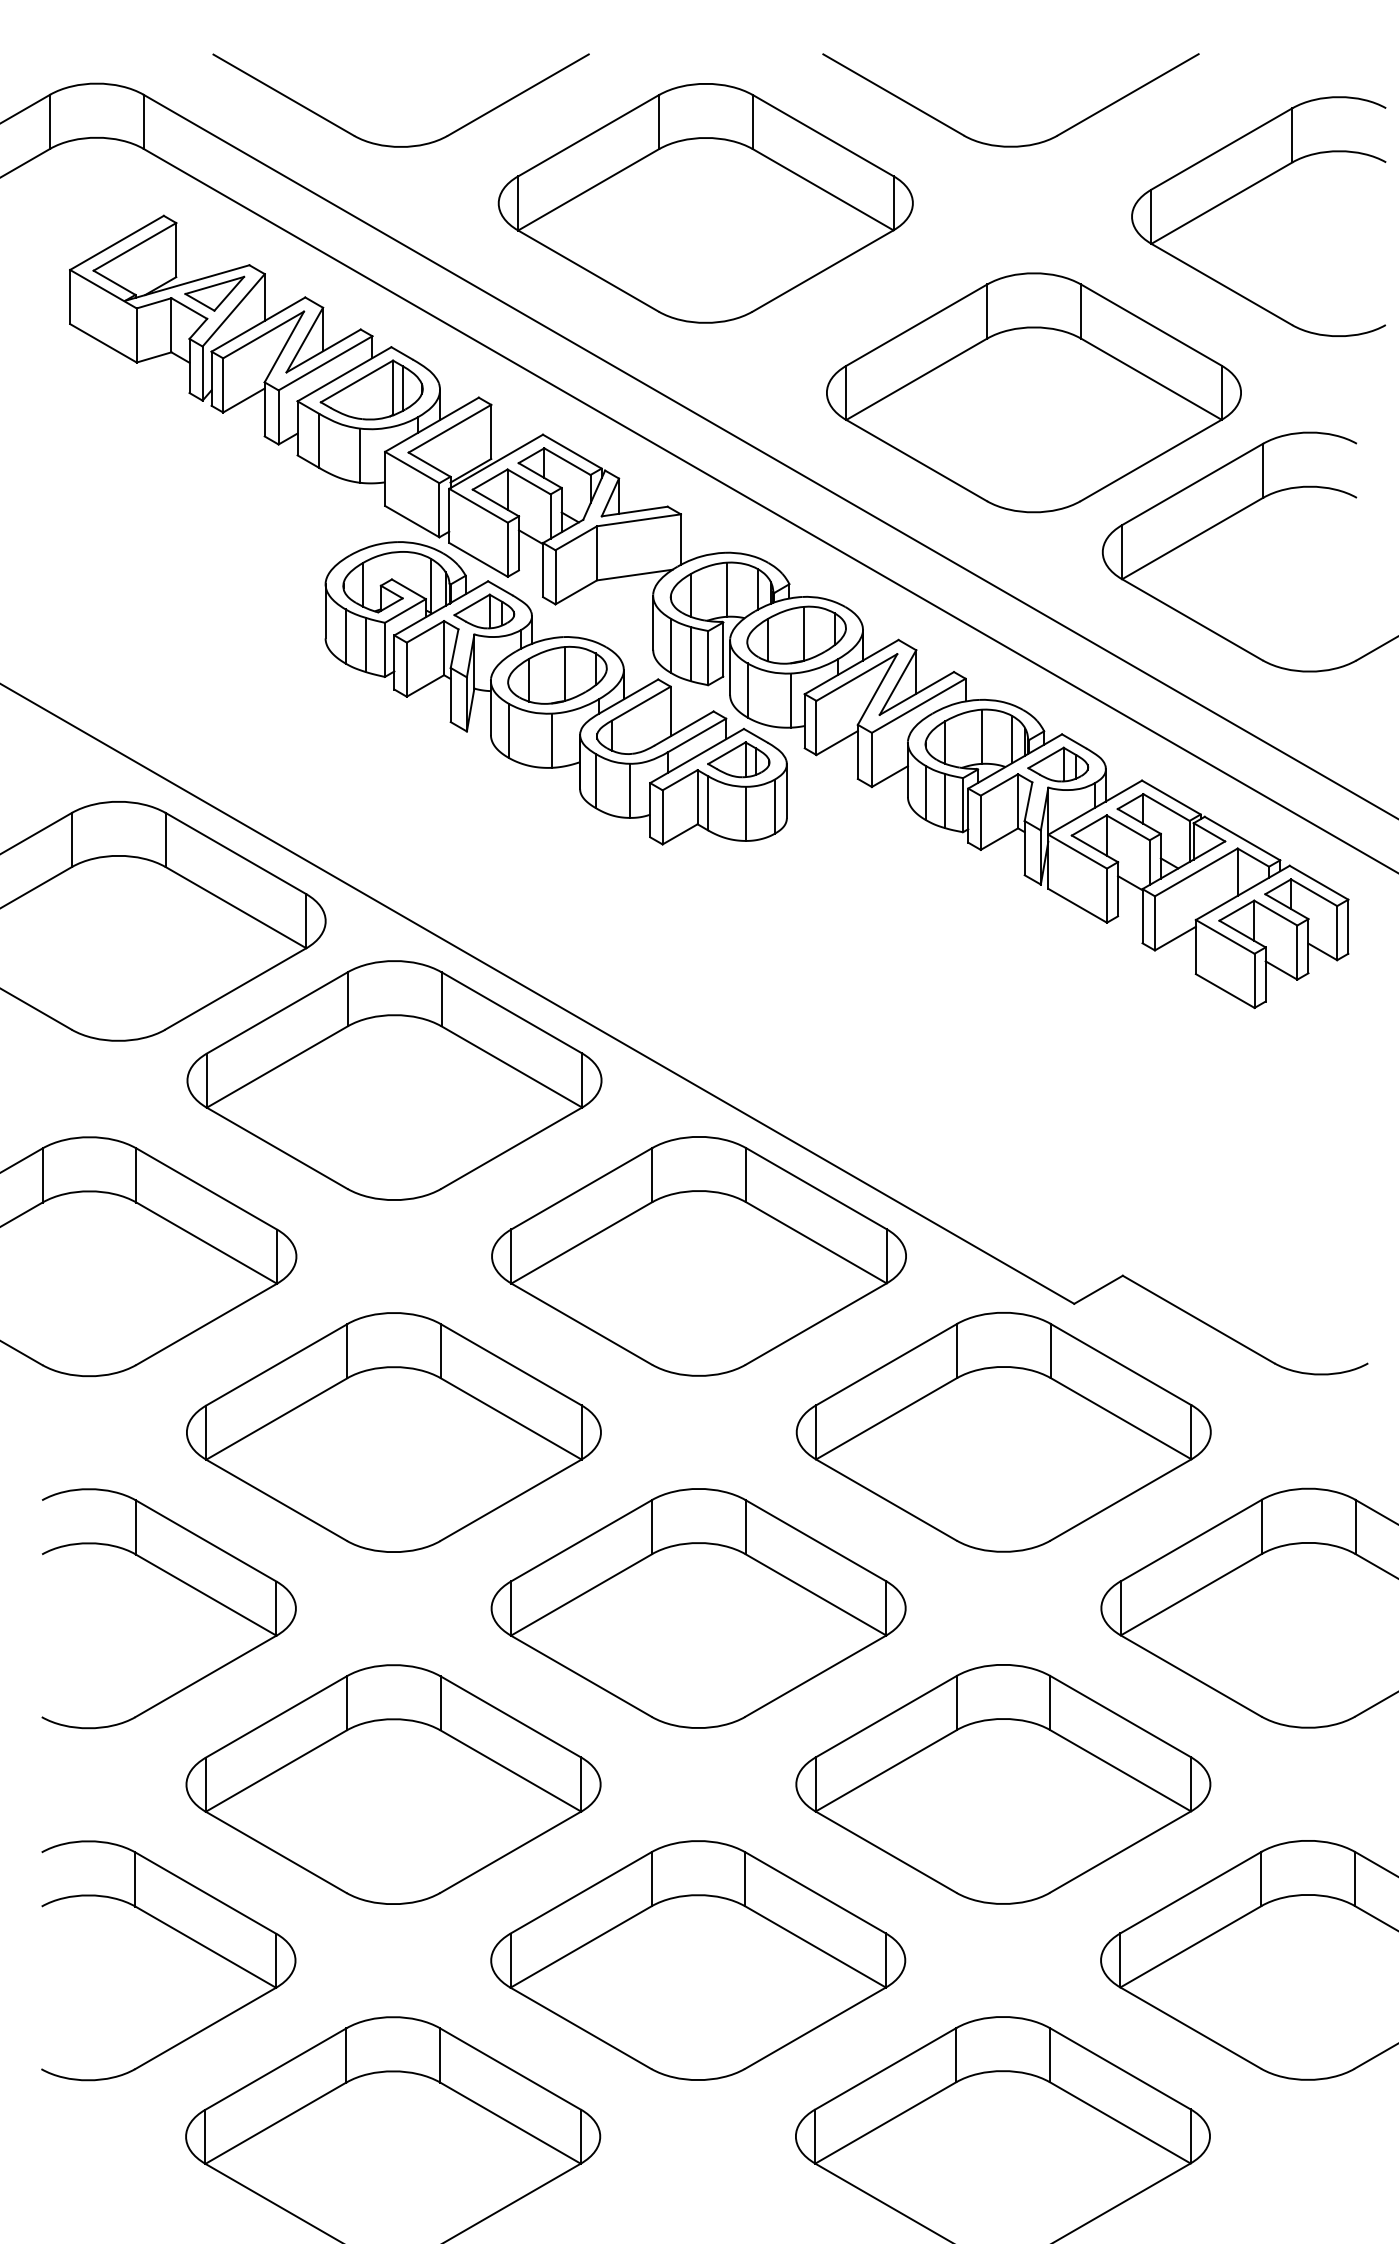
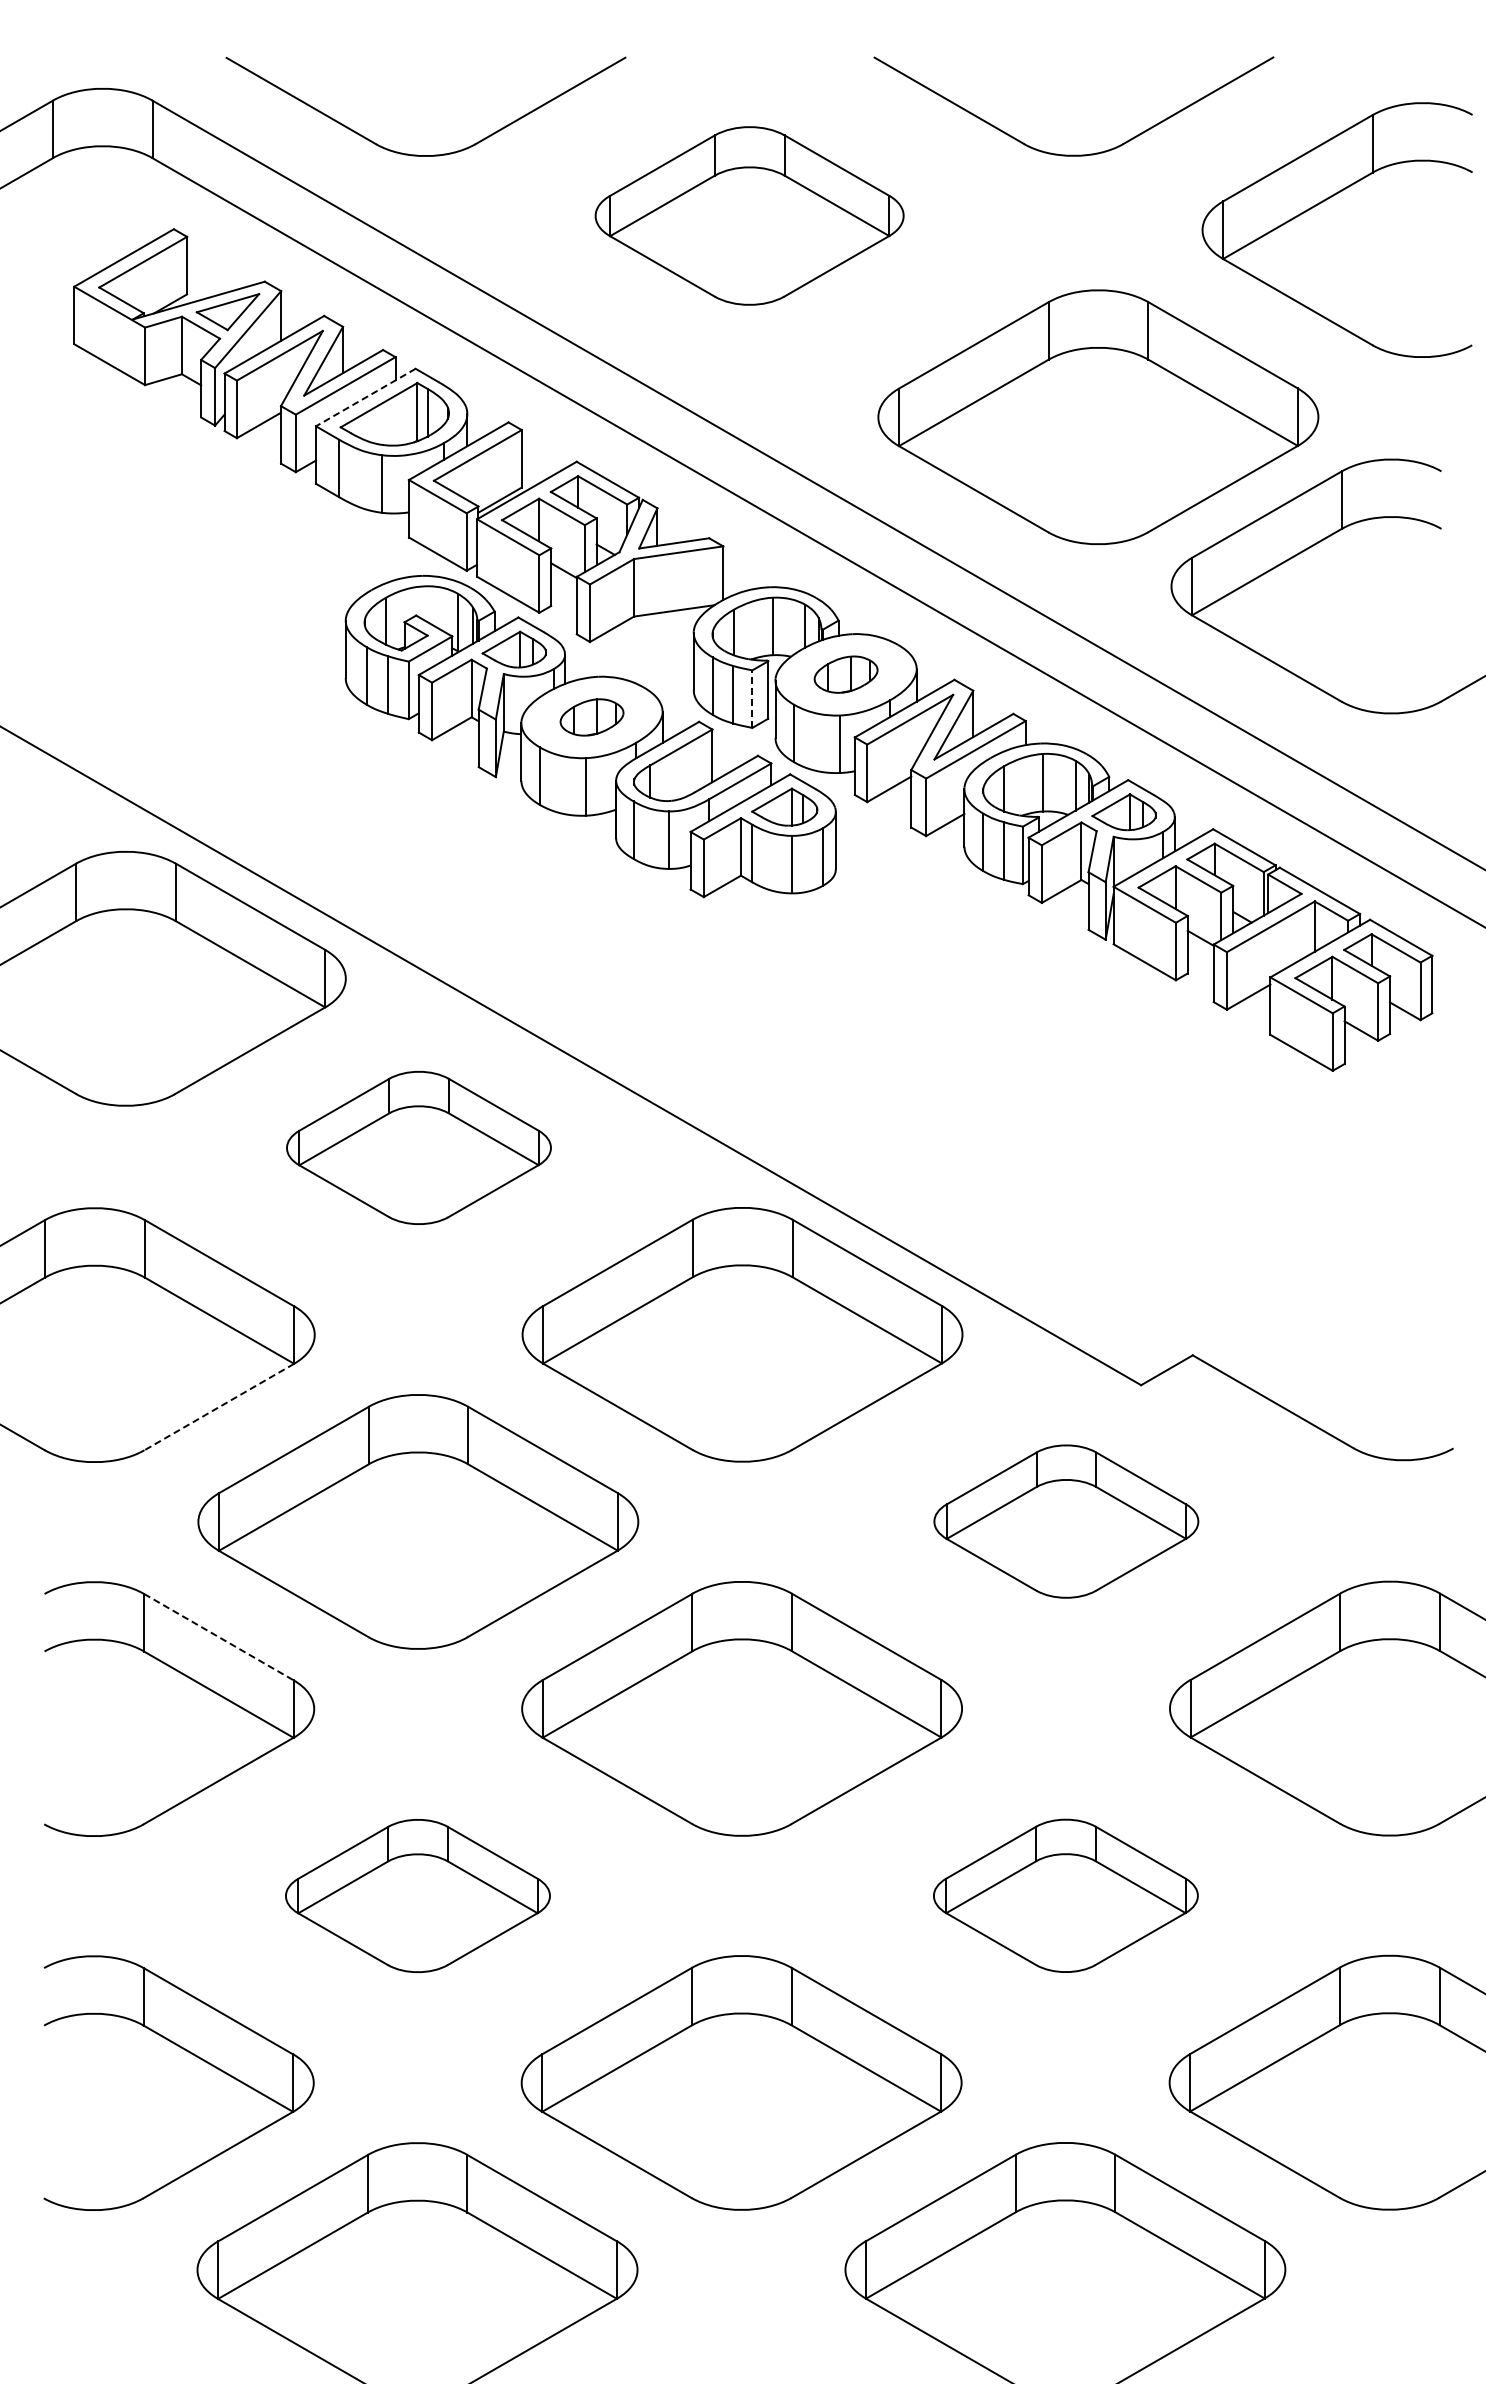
part: (705, 202) -> (749, 215), size x0.7
line: (344, 374) -> (365, 397), solid -> dashed
part: (795, 634) -> (845, 674), size x0.6
line: (708, 658) -> (752, 699), solid -> dashed
part: (556, 675) -> (591, 717), size x0.6
part: (394, 1080) -> (418, 1147), size x0.6
line: (205, 1324) -> (218, 1407), solid -> dashed
part: (1003, 1432) -> (1066, 1521), size x0.6
line: (206, 1541) -> (219, 1637), solid -> dashed
part: (393, 1784) -> (417, 1895), size x0.6
part: (1003, 1784) -> (1065, 1895), size x0.6

